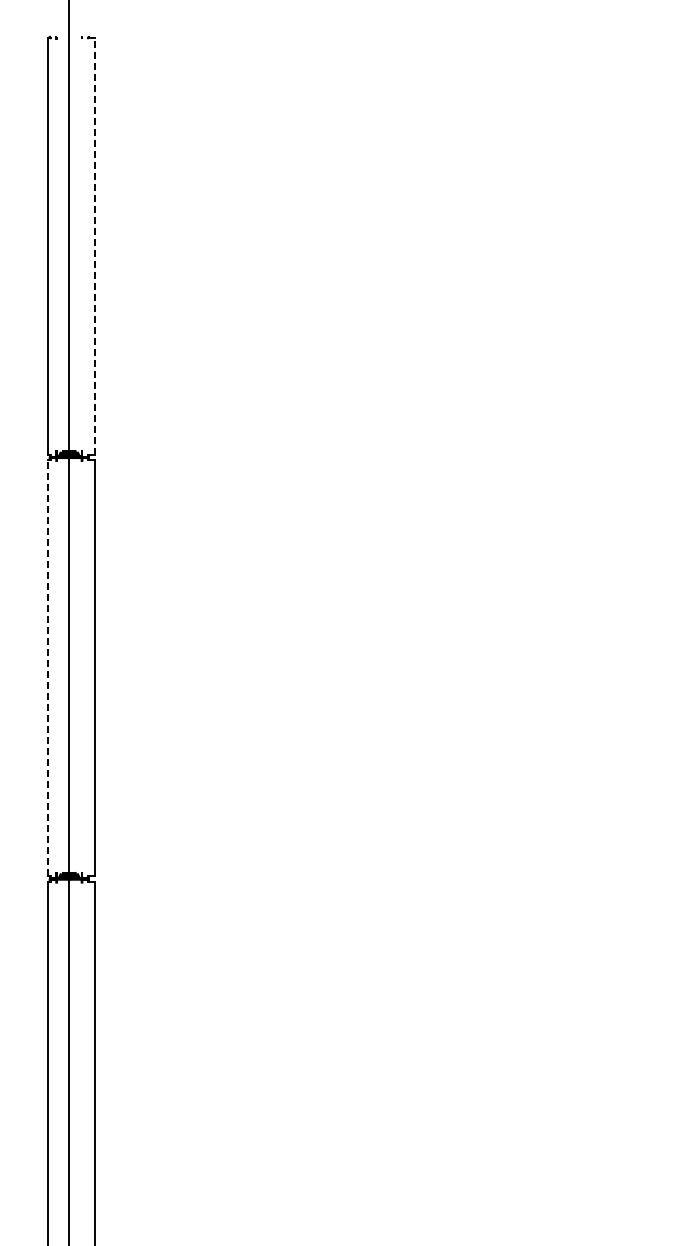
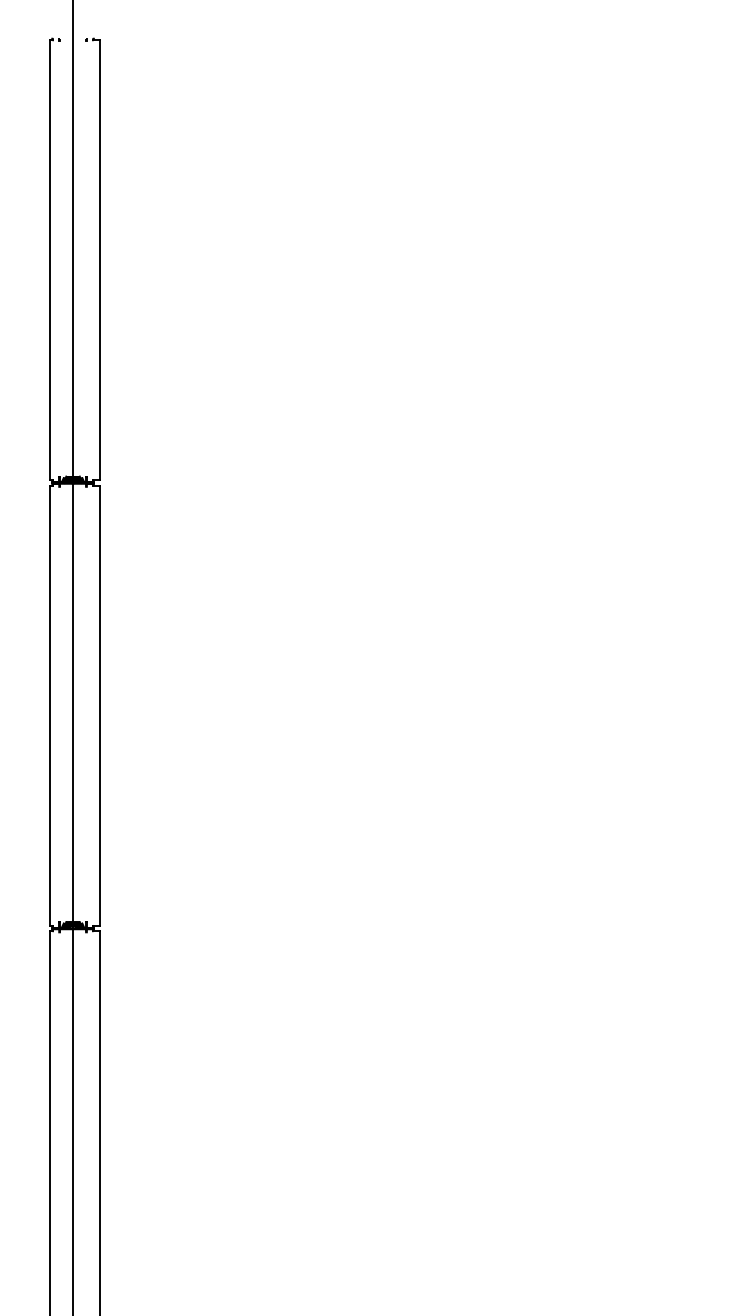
line: (95, 246) -> (100, 260), dashed -> solid
line: (47, 667) -> (49, 705), dashed -> solid

